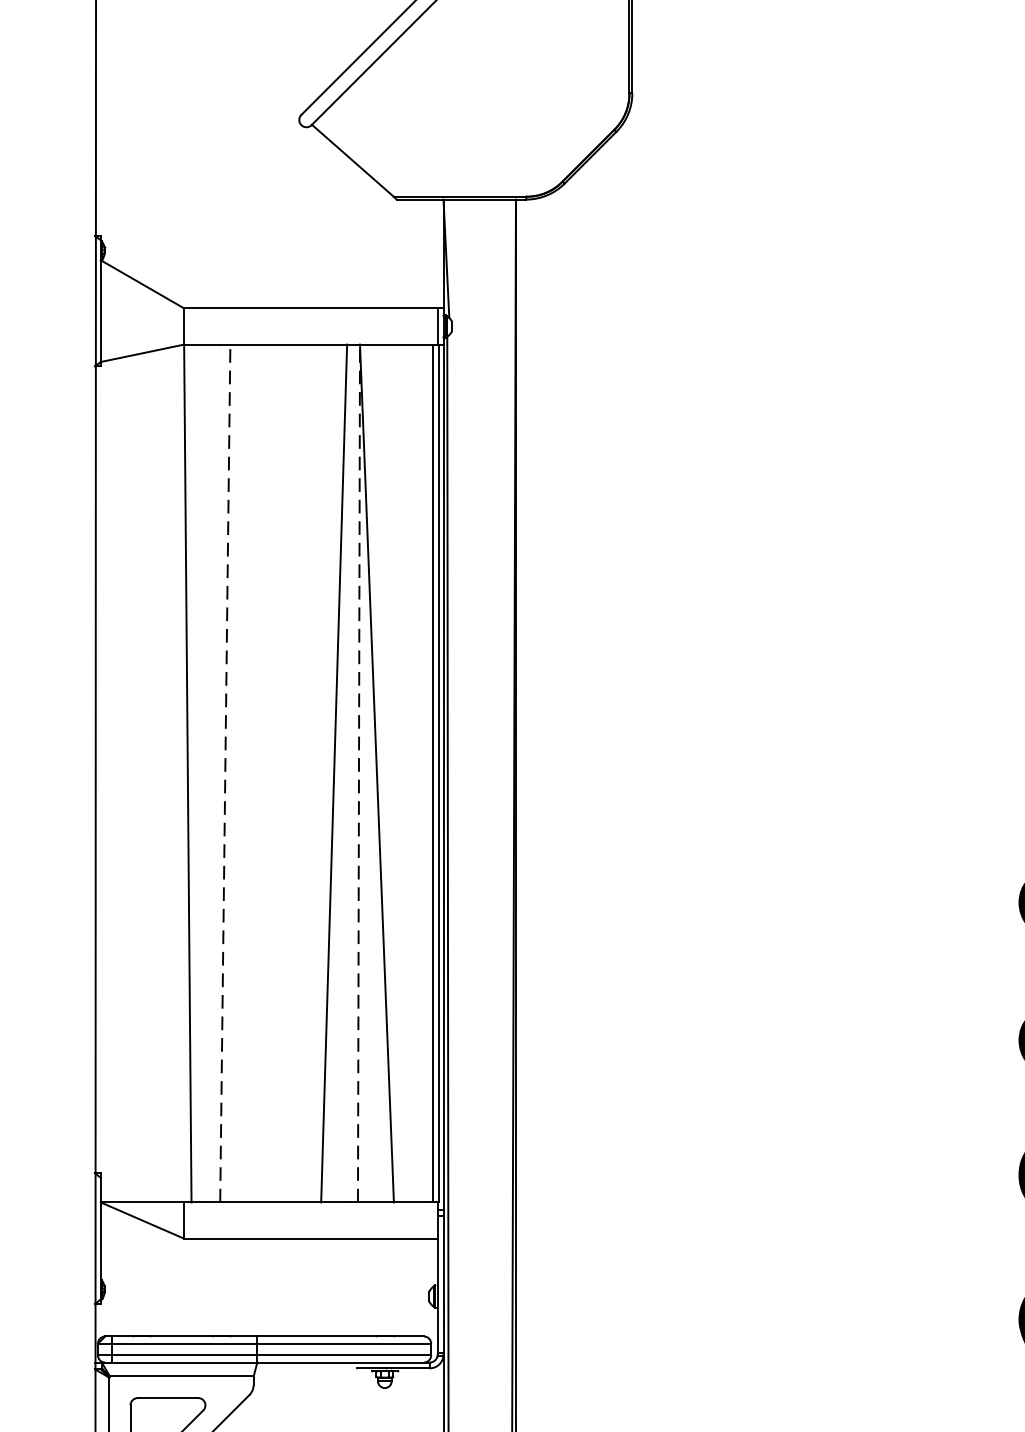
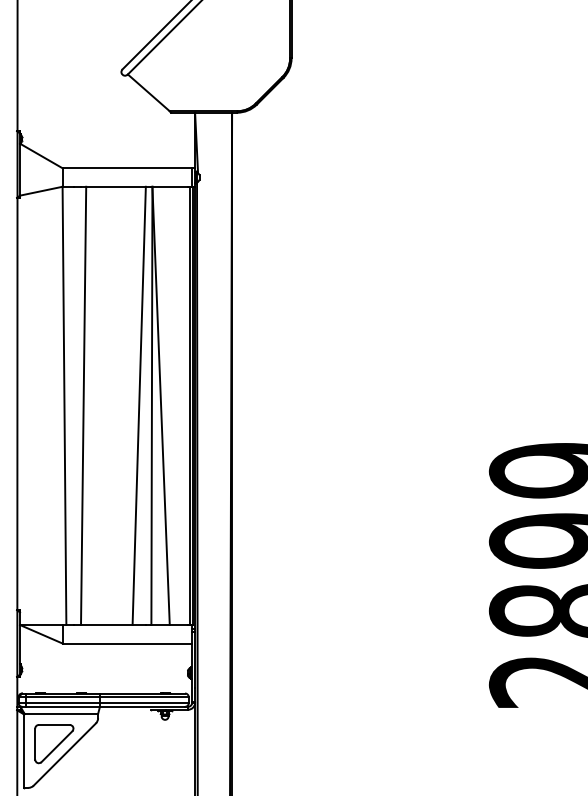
line: (225, 772) -> (83, 405), dashed -> solid
line: (358, 772) -> (151, 405), dashed -> solid

